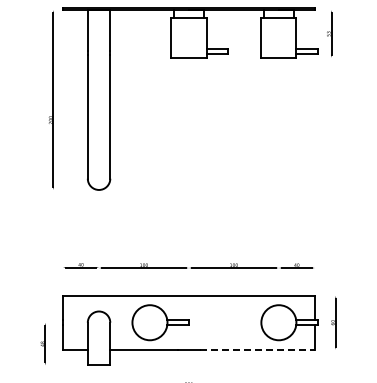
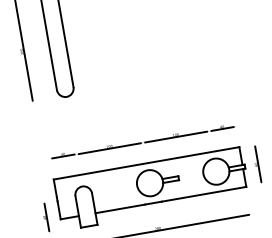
part: (160, 322) -> (157, 181), moved
line: (258, 349) -> (204, 194), dashed -> solid

